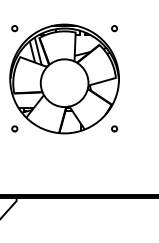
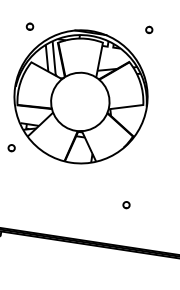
part: (114, 28) -> (149, 29), moved
part: (114, 128) -> (126, 204), moved

